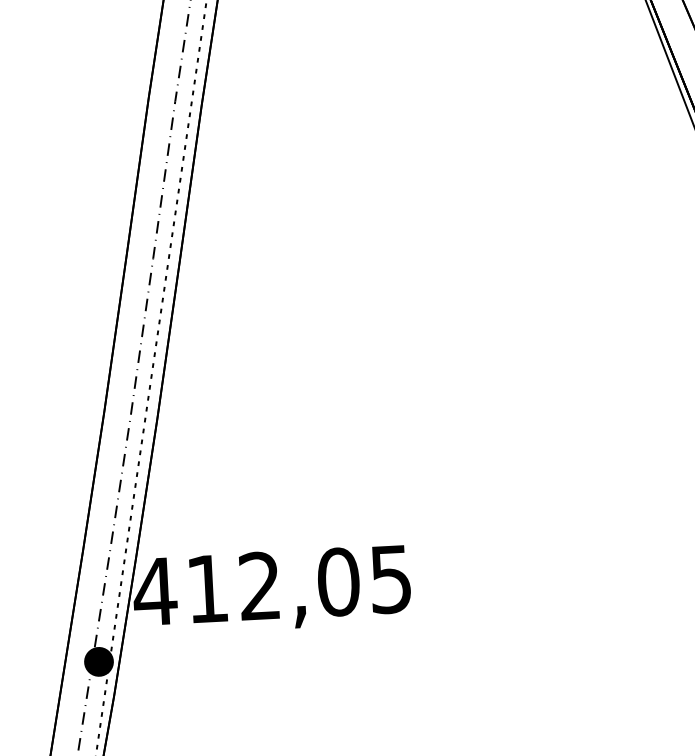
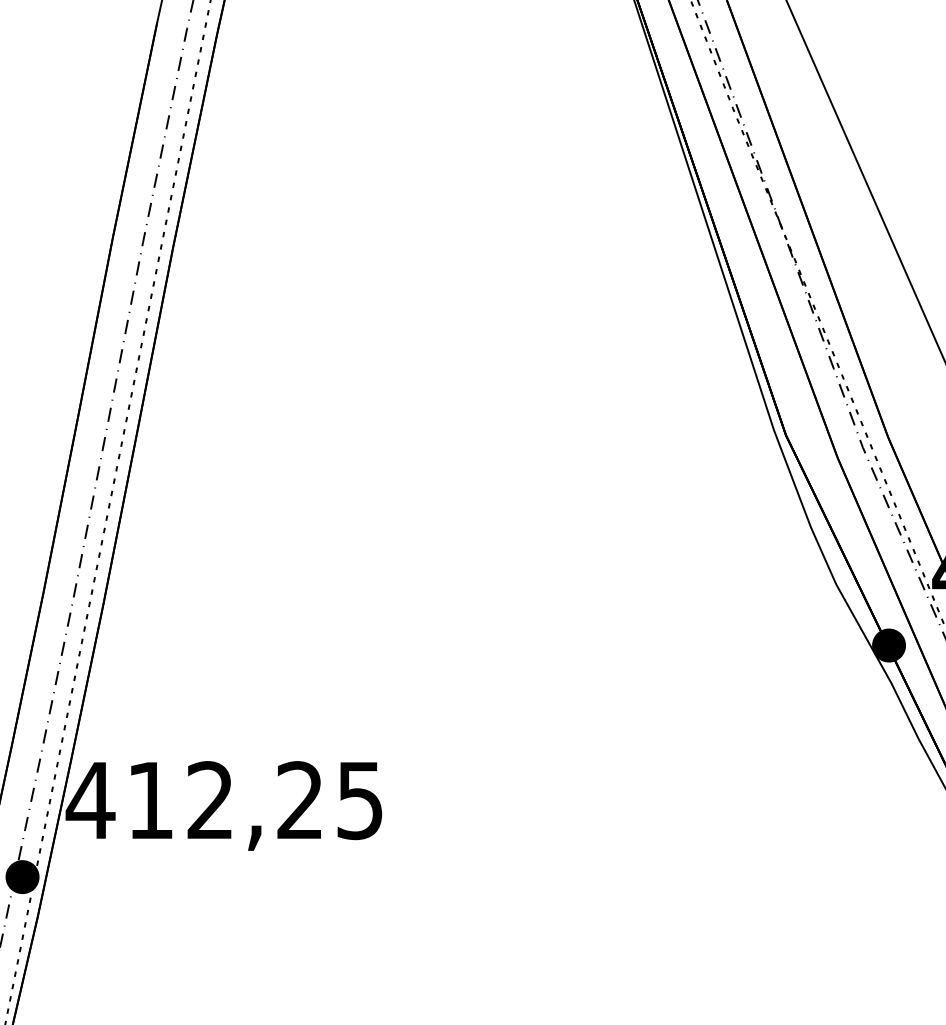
text: (338, 582) -> (300, 800), 412,05 -> 412,25

